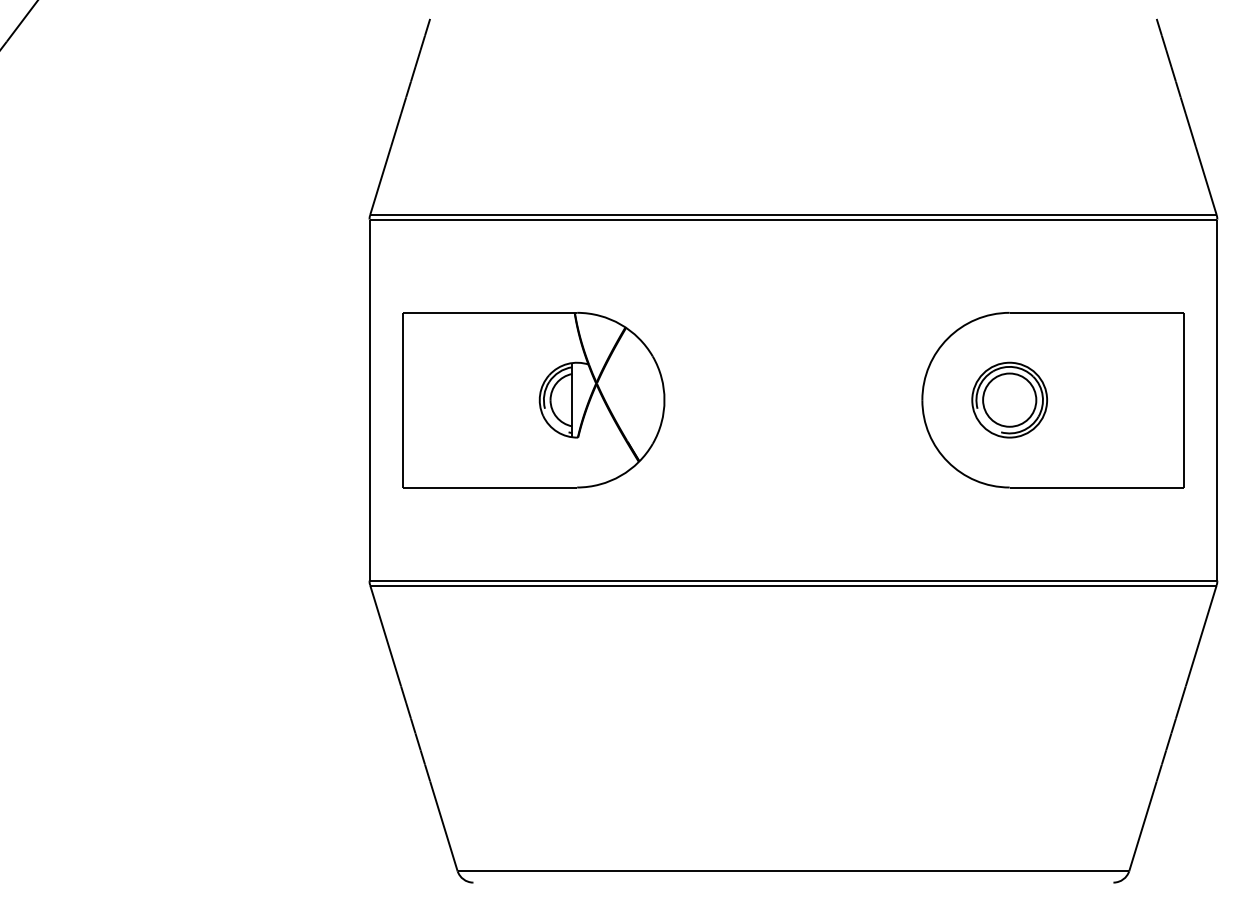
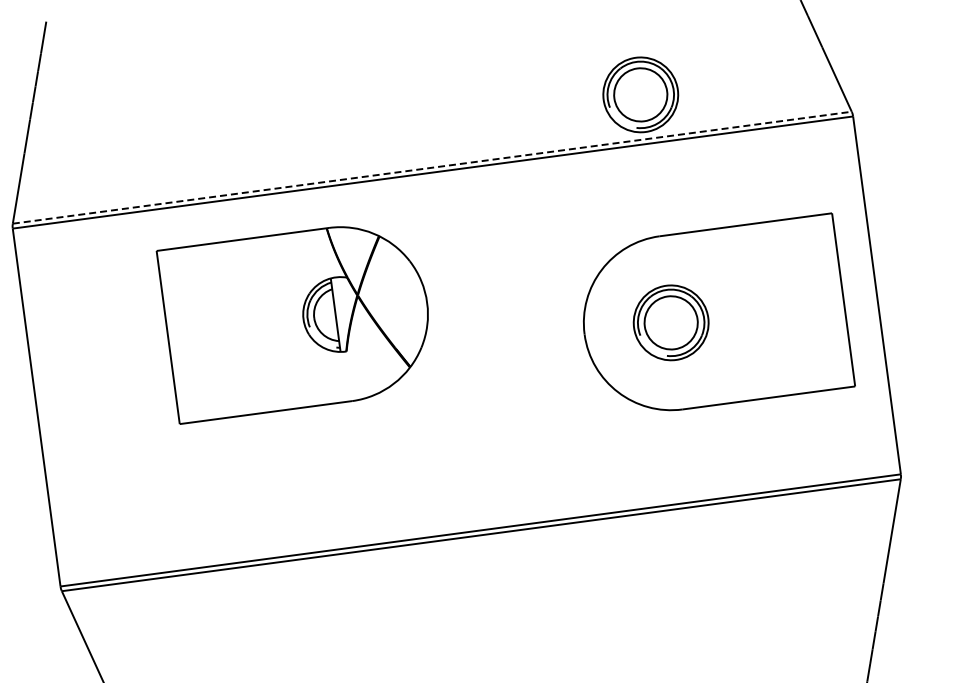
part: (1009, 169) -> (640, 94), added
line: (793, 214) -> (432, 167), solid -> dashed
part: (533, 400) -> (297, 320), moved

